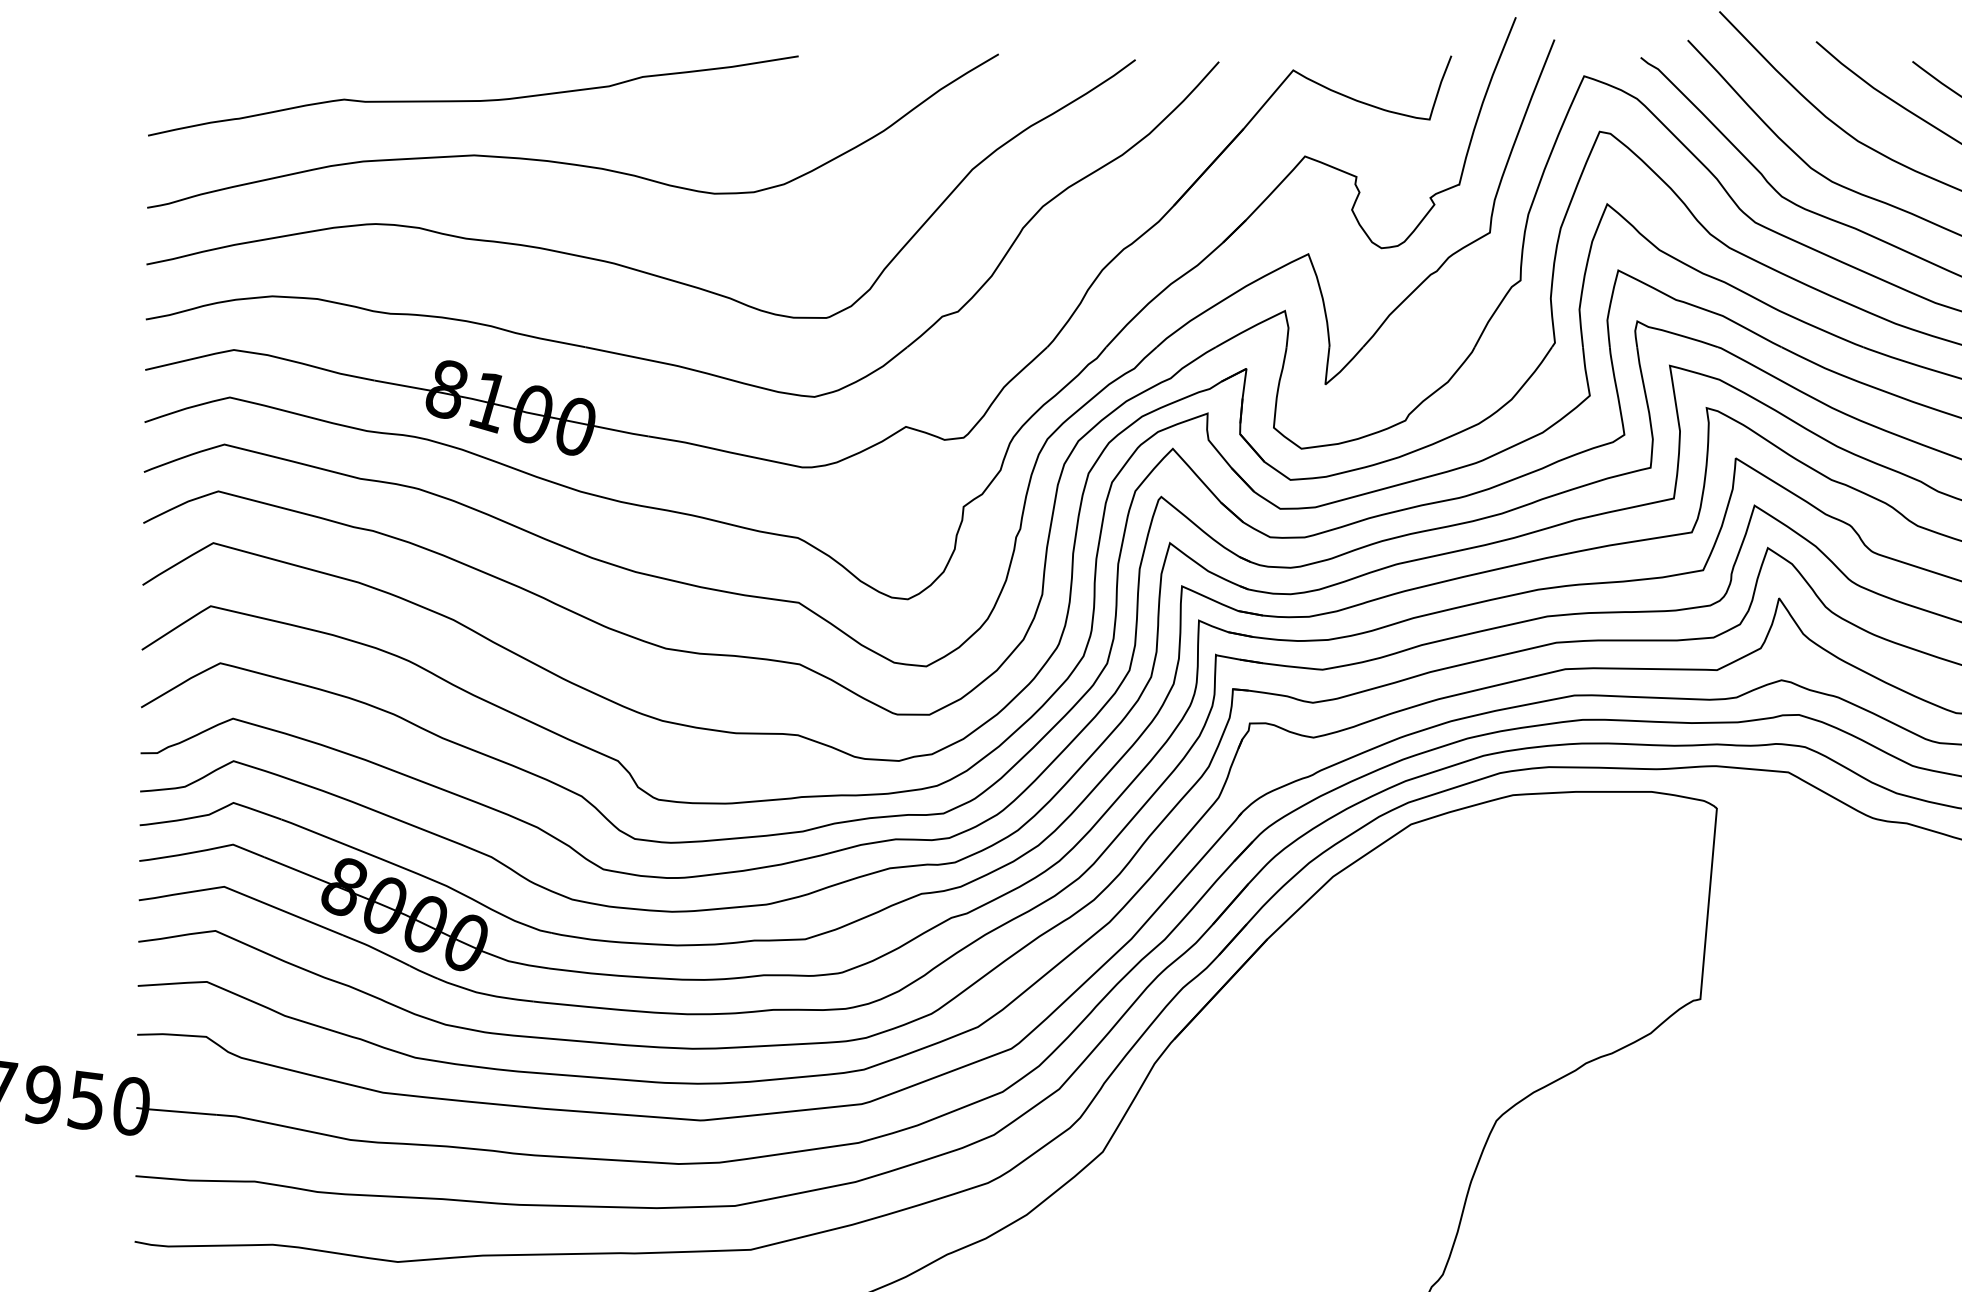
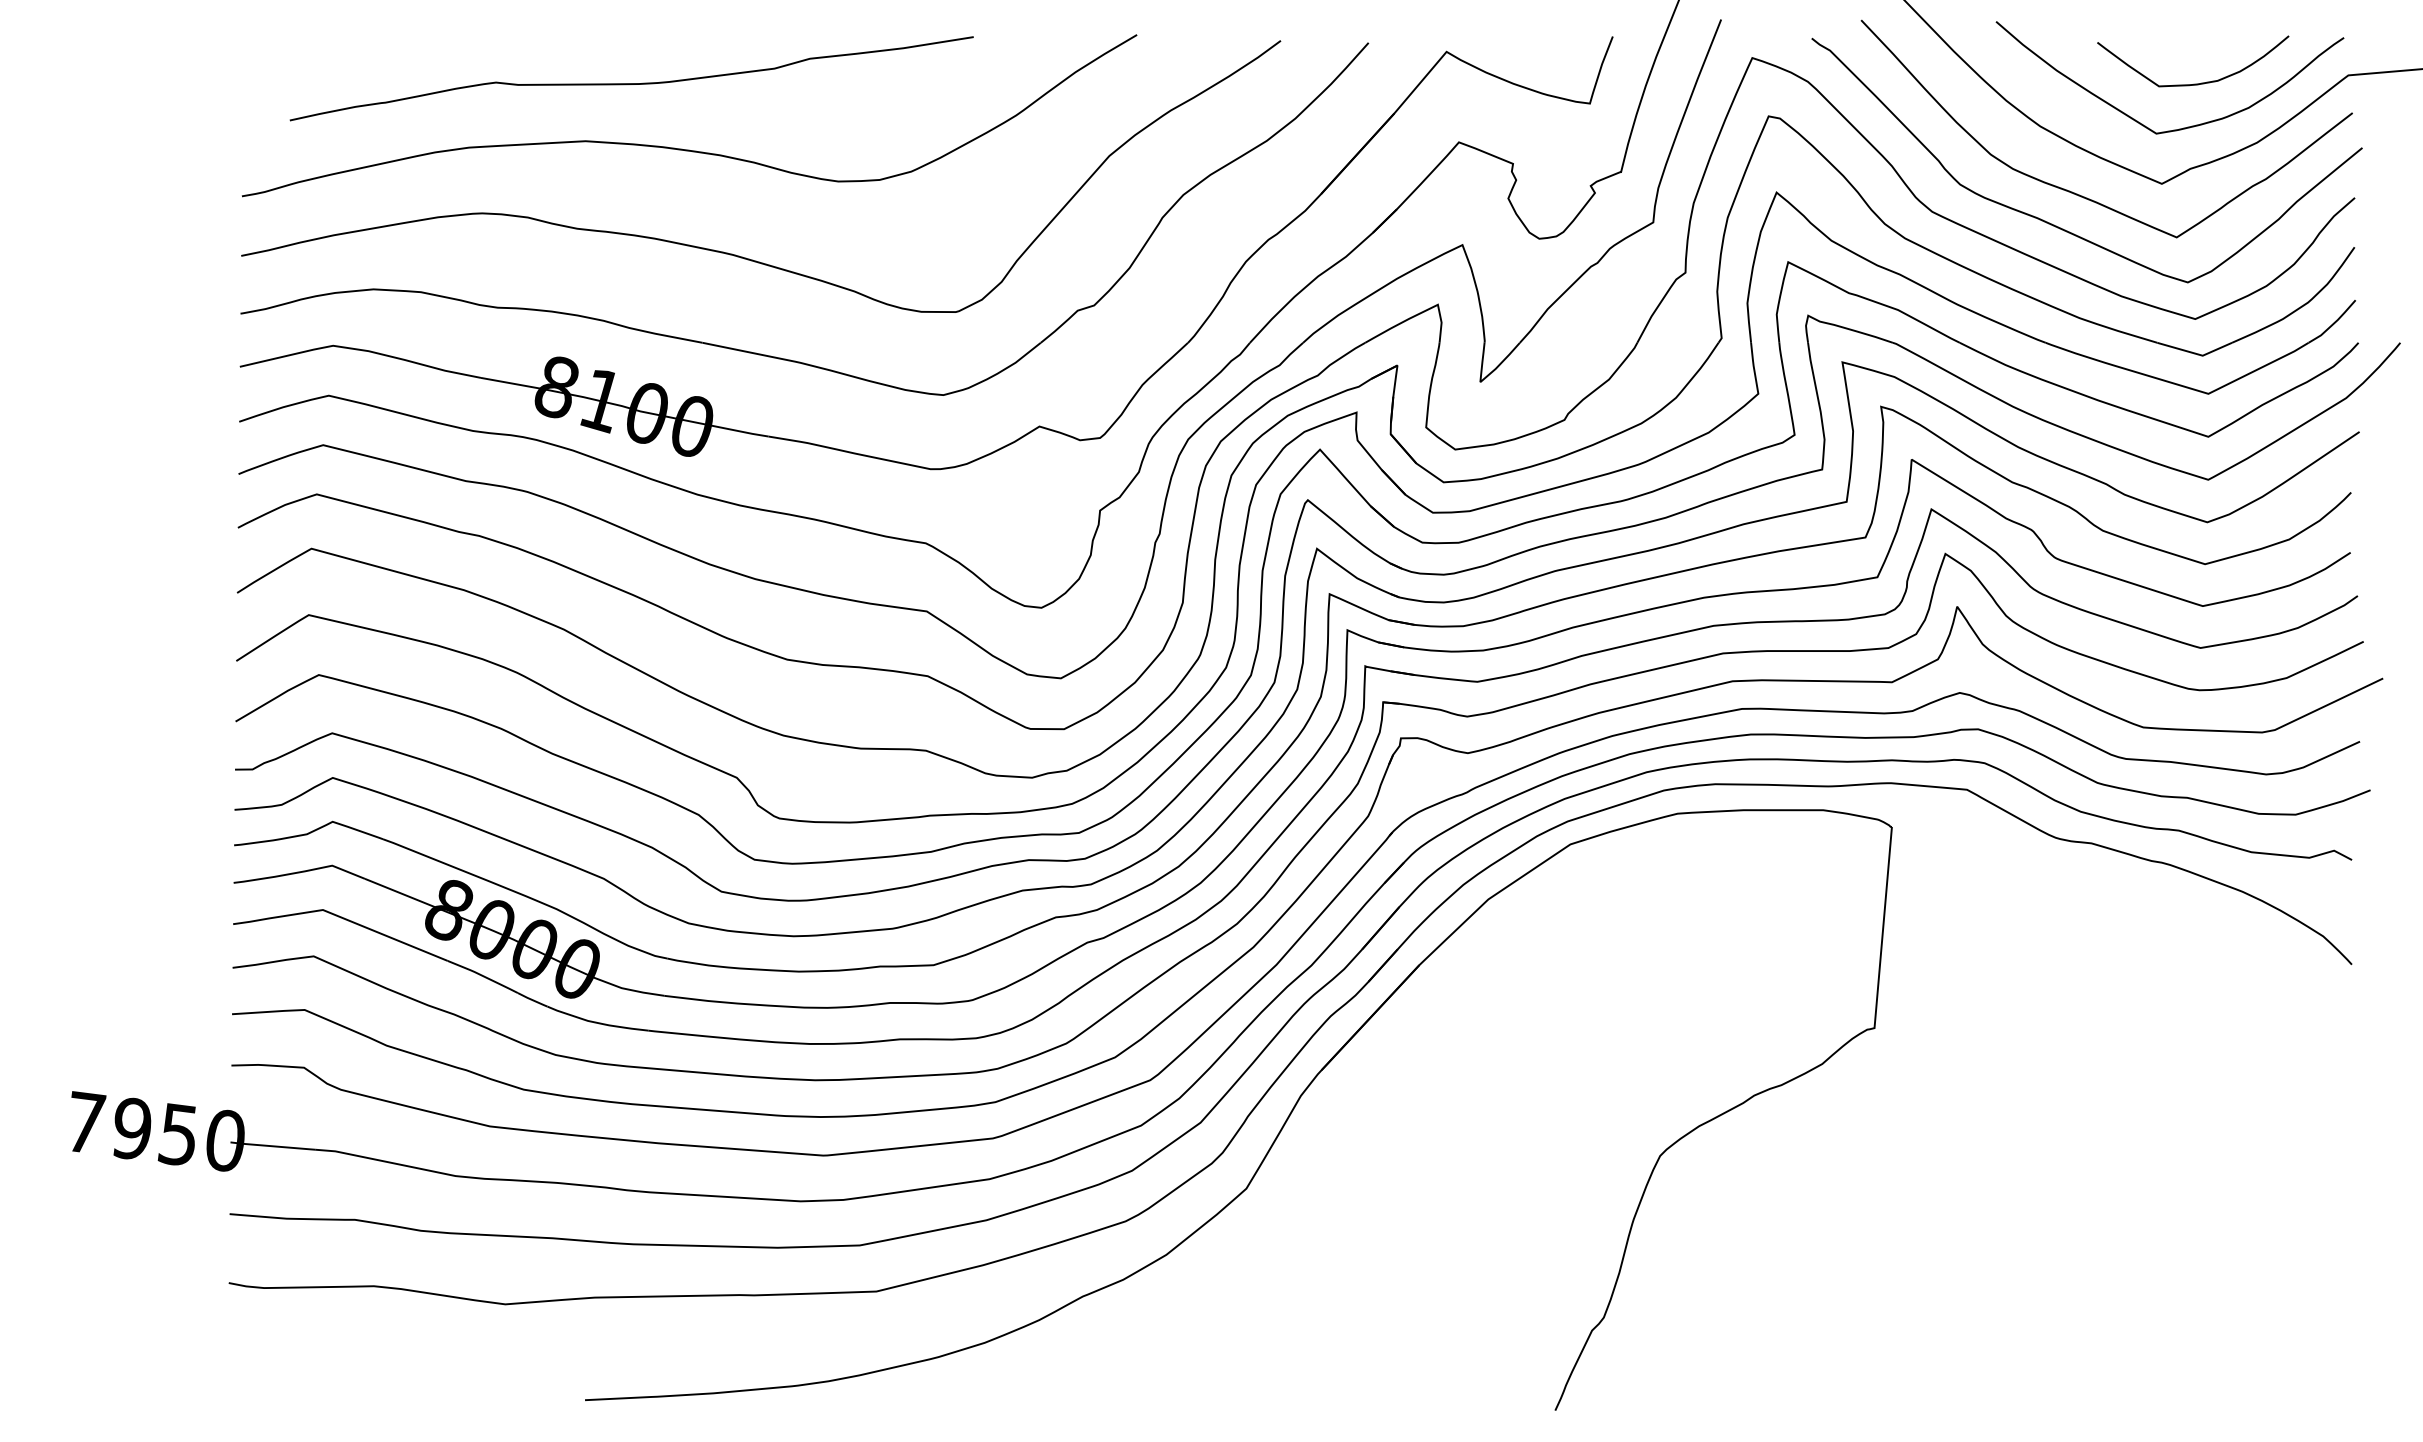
curve: (473, 100) -> (631, 83), moved

